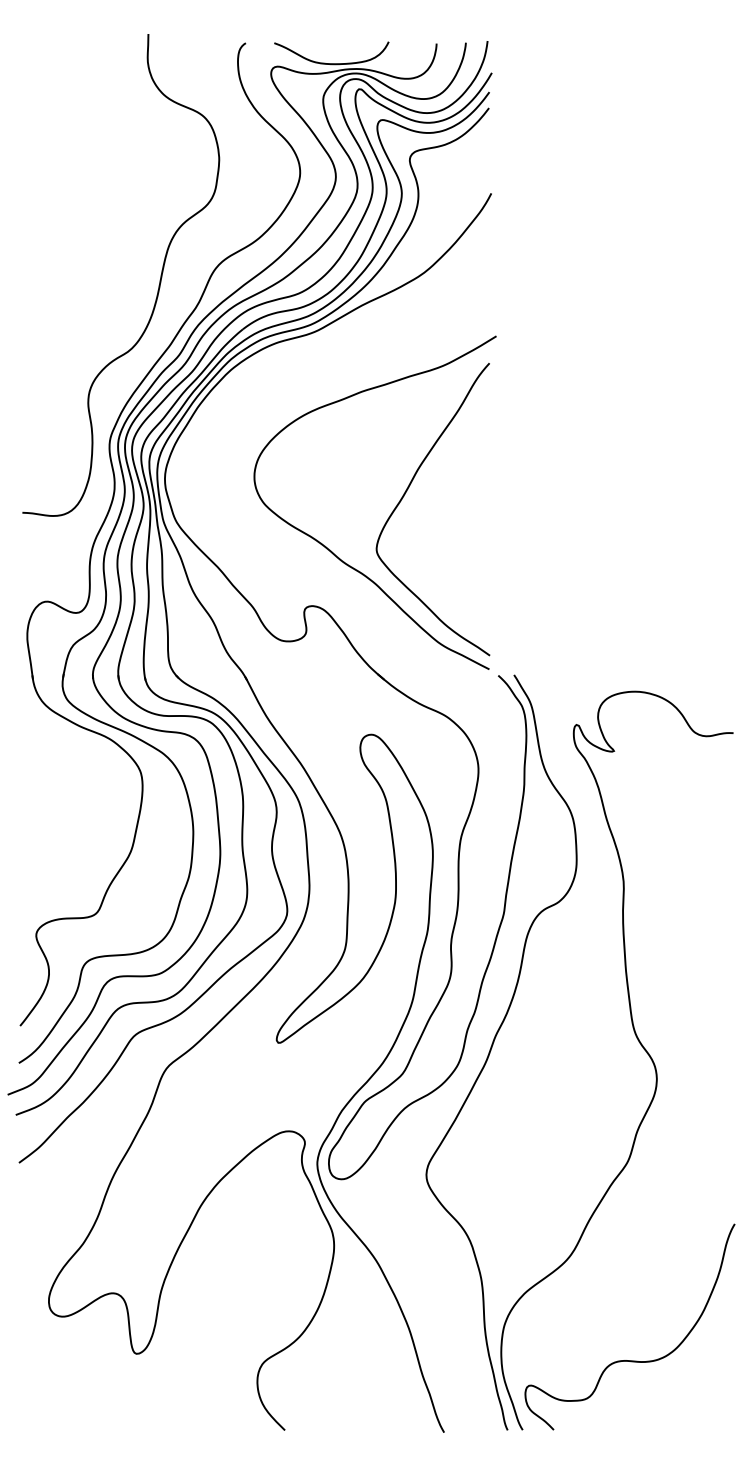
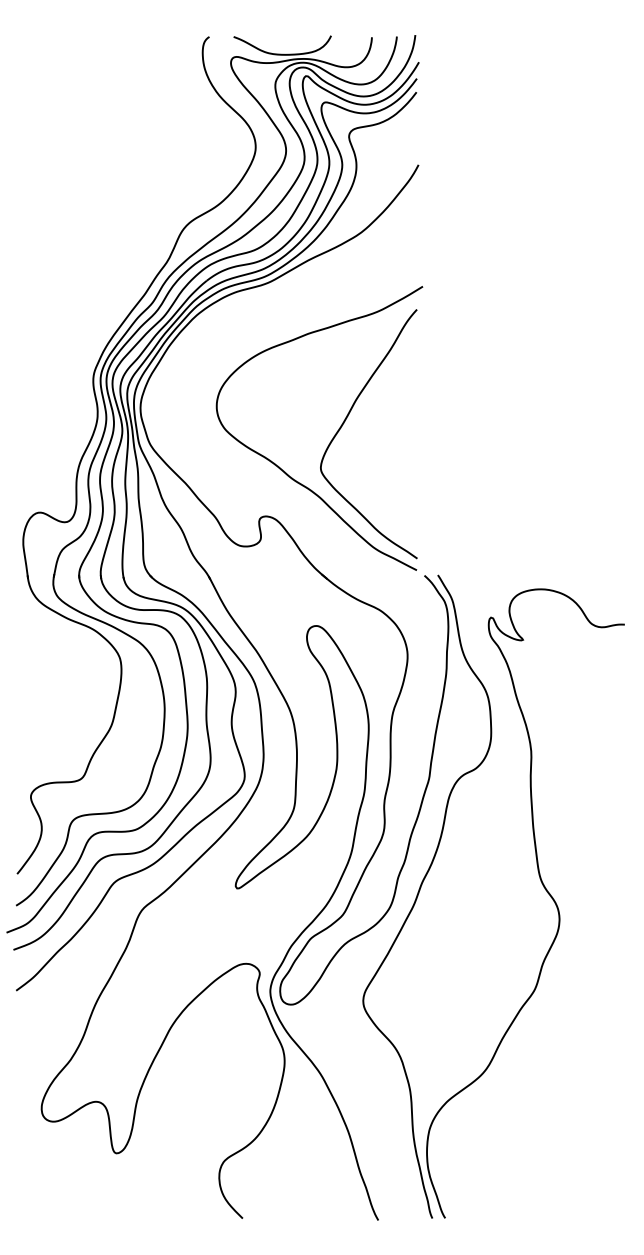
curve: (159, 280) -> (135, 239), removed
curve: (629, 1360) -> (536, 1159), removed

